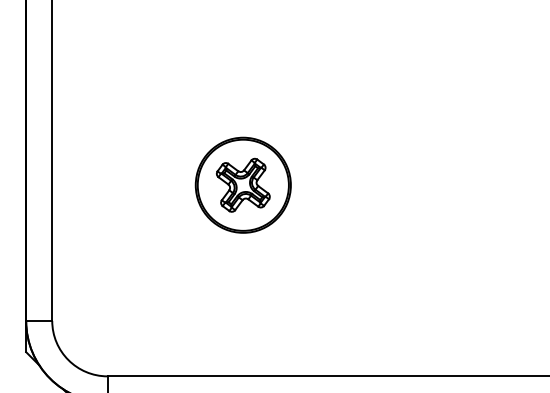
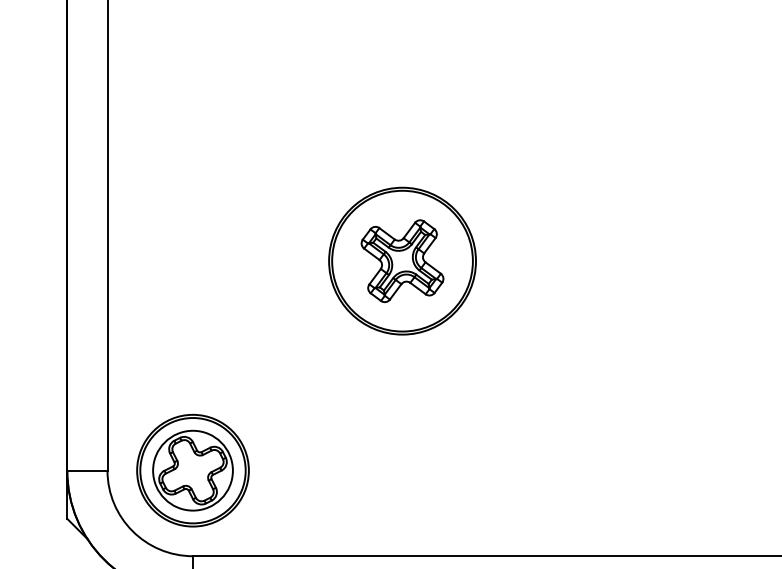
part: (107, 320) -> (192, 469), added

